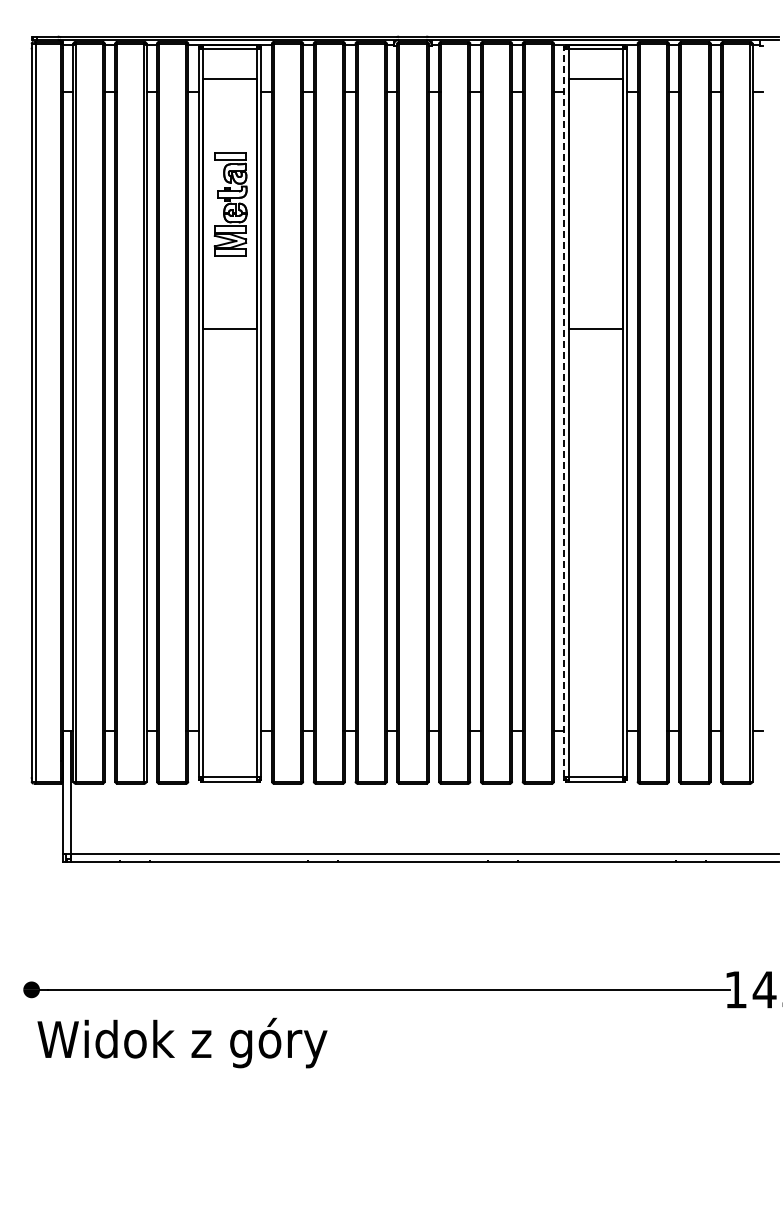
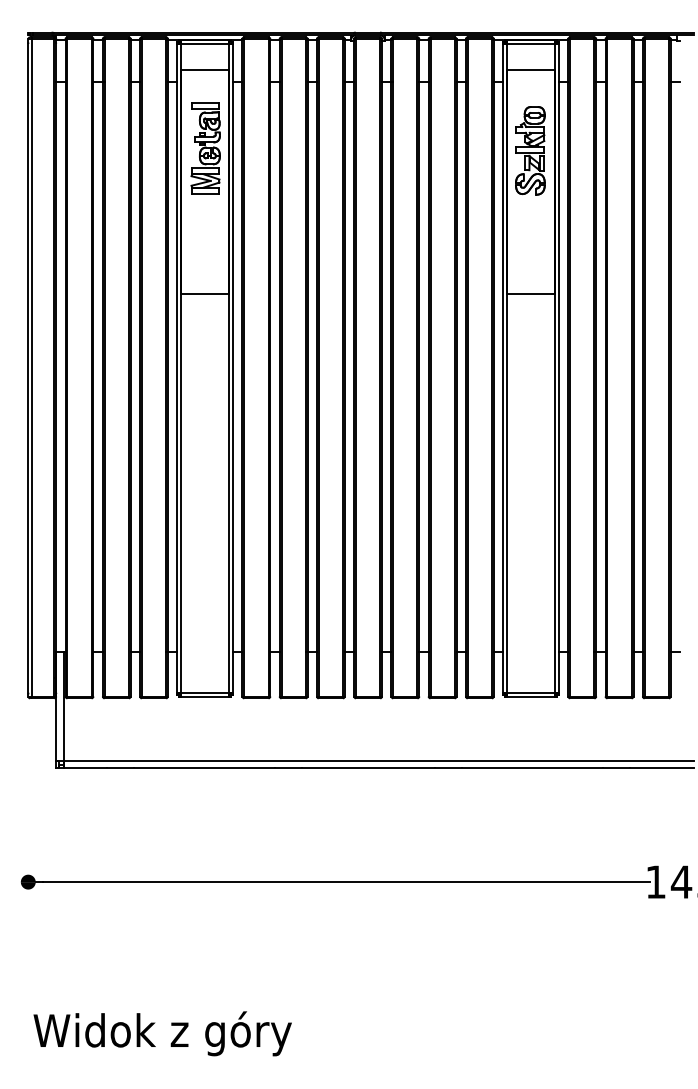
part: (594, 169) -> (529, 151), added
part: (230, 204) -> (205, 148), moved
line: (564, 413) -> (503, 368), dashed -> solid
text: (182, 1042) -> (162, 1033), moved

